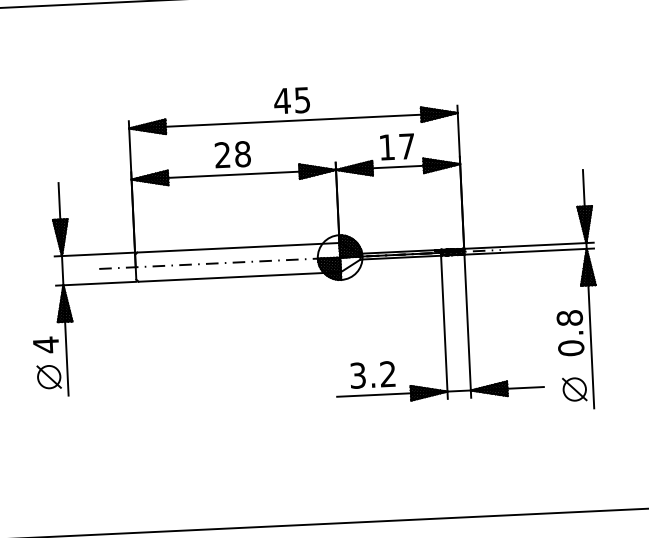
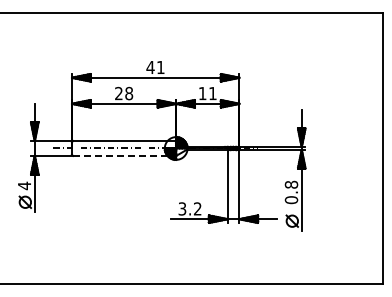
text: (301, 100) -> (160, 67), 45 -> 41
text: (406, 146) -> (212, 93), 17 -> 11
line: (239, 276) -> (124, 155), solid -> dashed

